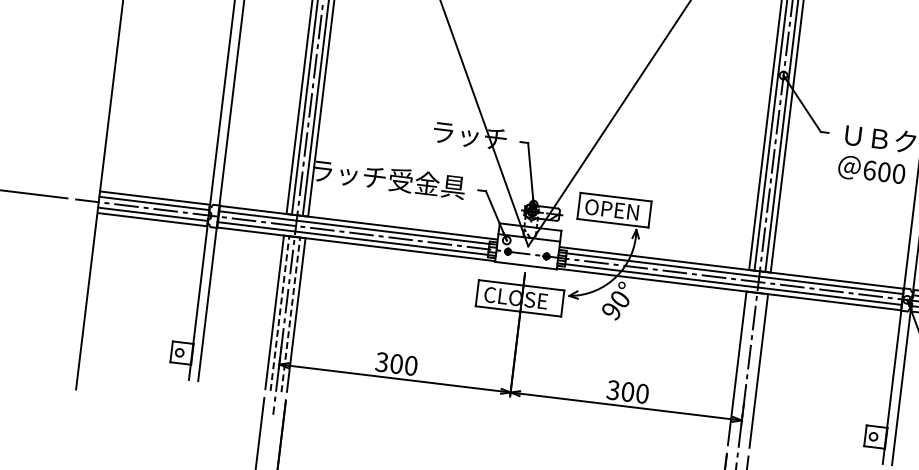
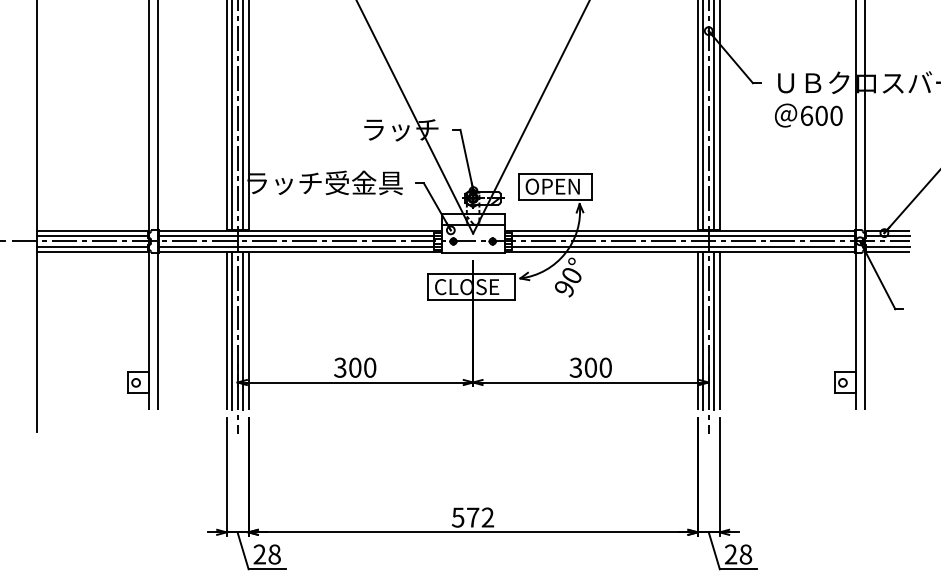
line: (279, 313) -> (231, 331), dashed -> solid
line: (291, 315) -> (243, 331), dashed -> solid
line: (742, 368) -> (703, 330), added
line: (753, 370) -> (714, 330), added

